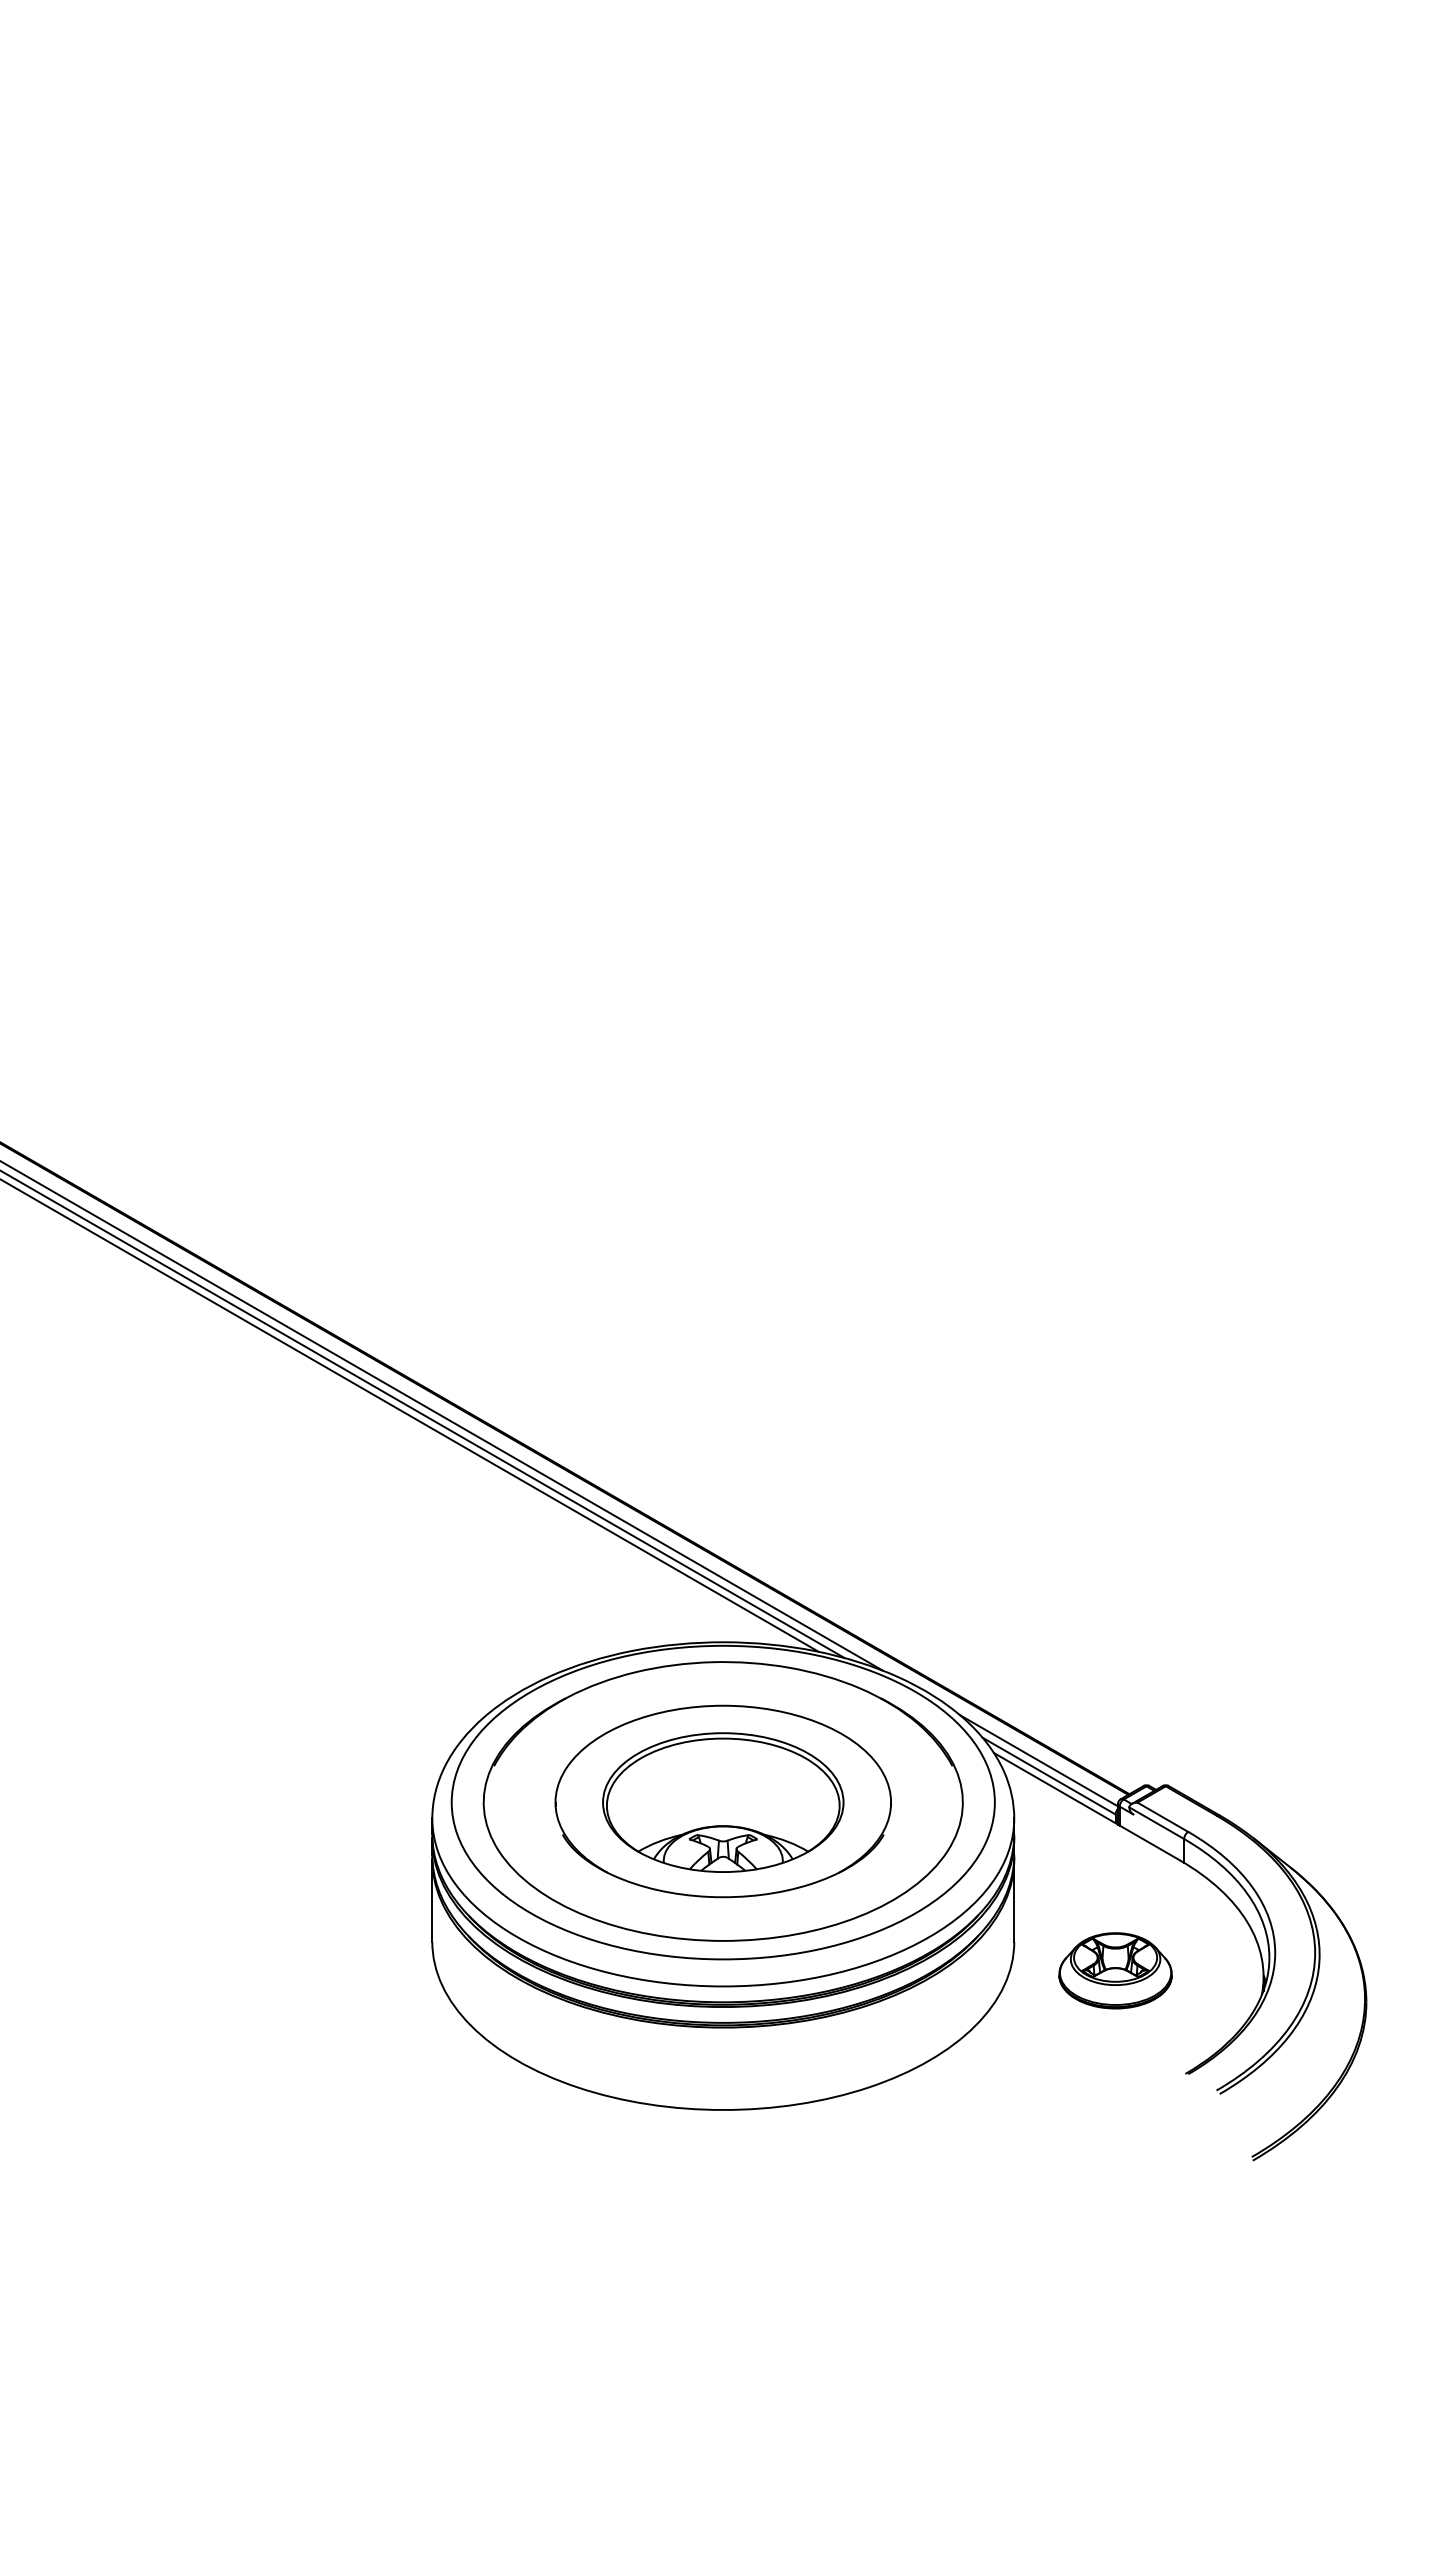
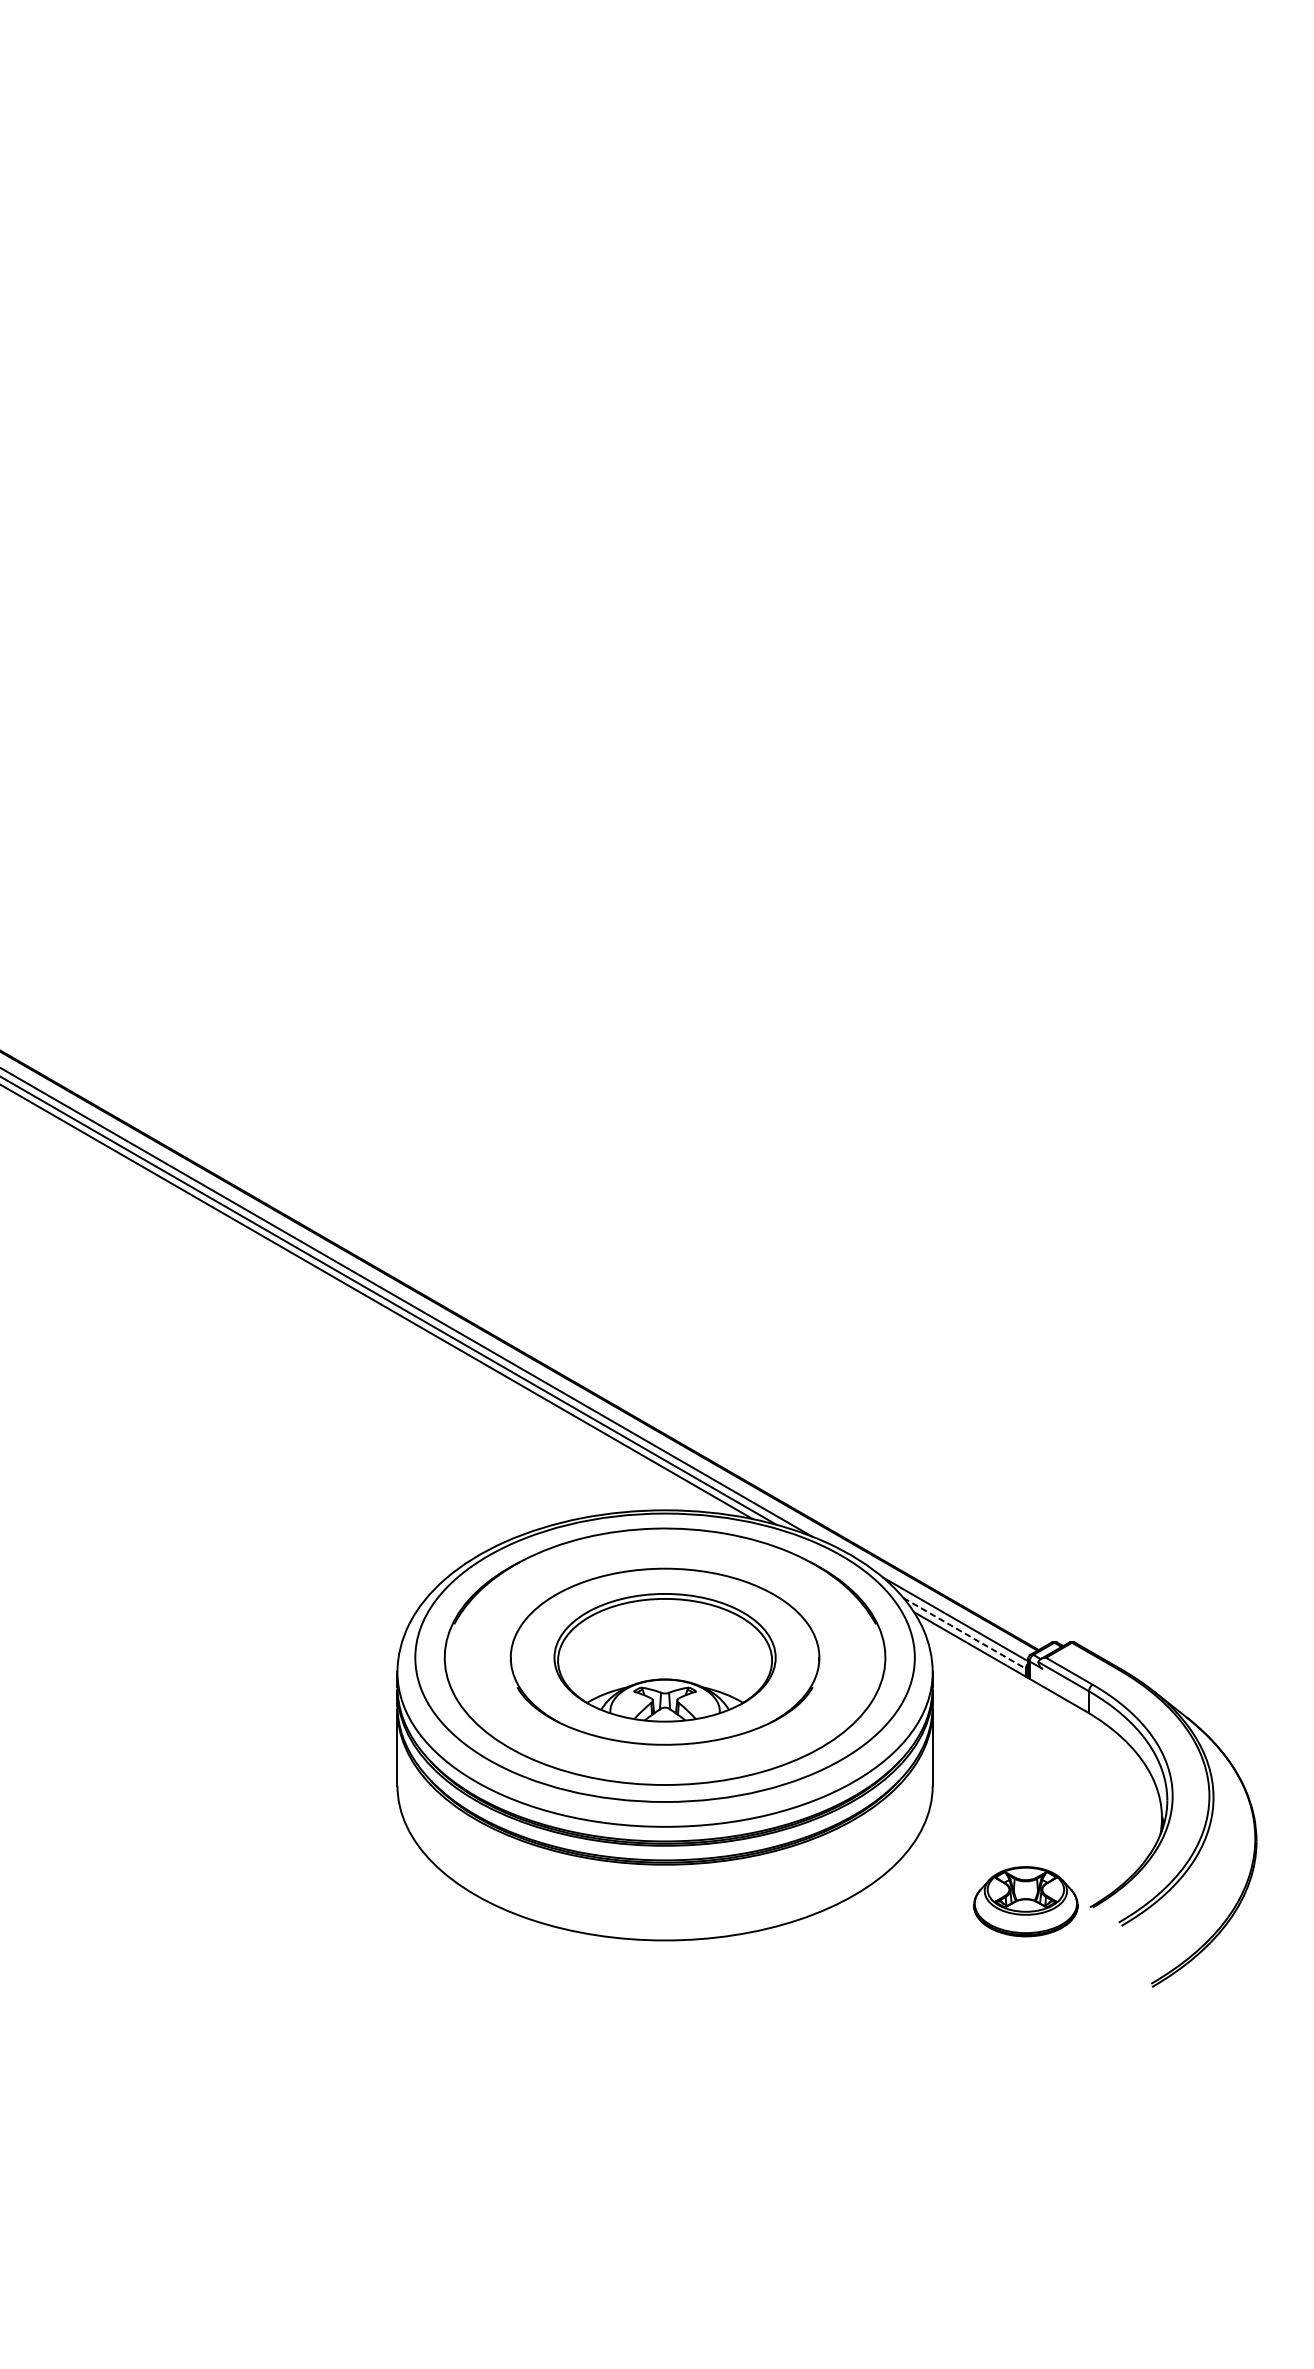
line: (1049, 1776) -> (965, 1633), solid -> dashed
part: (1115, 1970) -> (1025, 1901), moved

